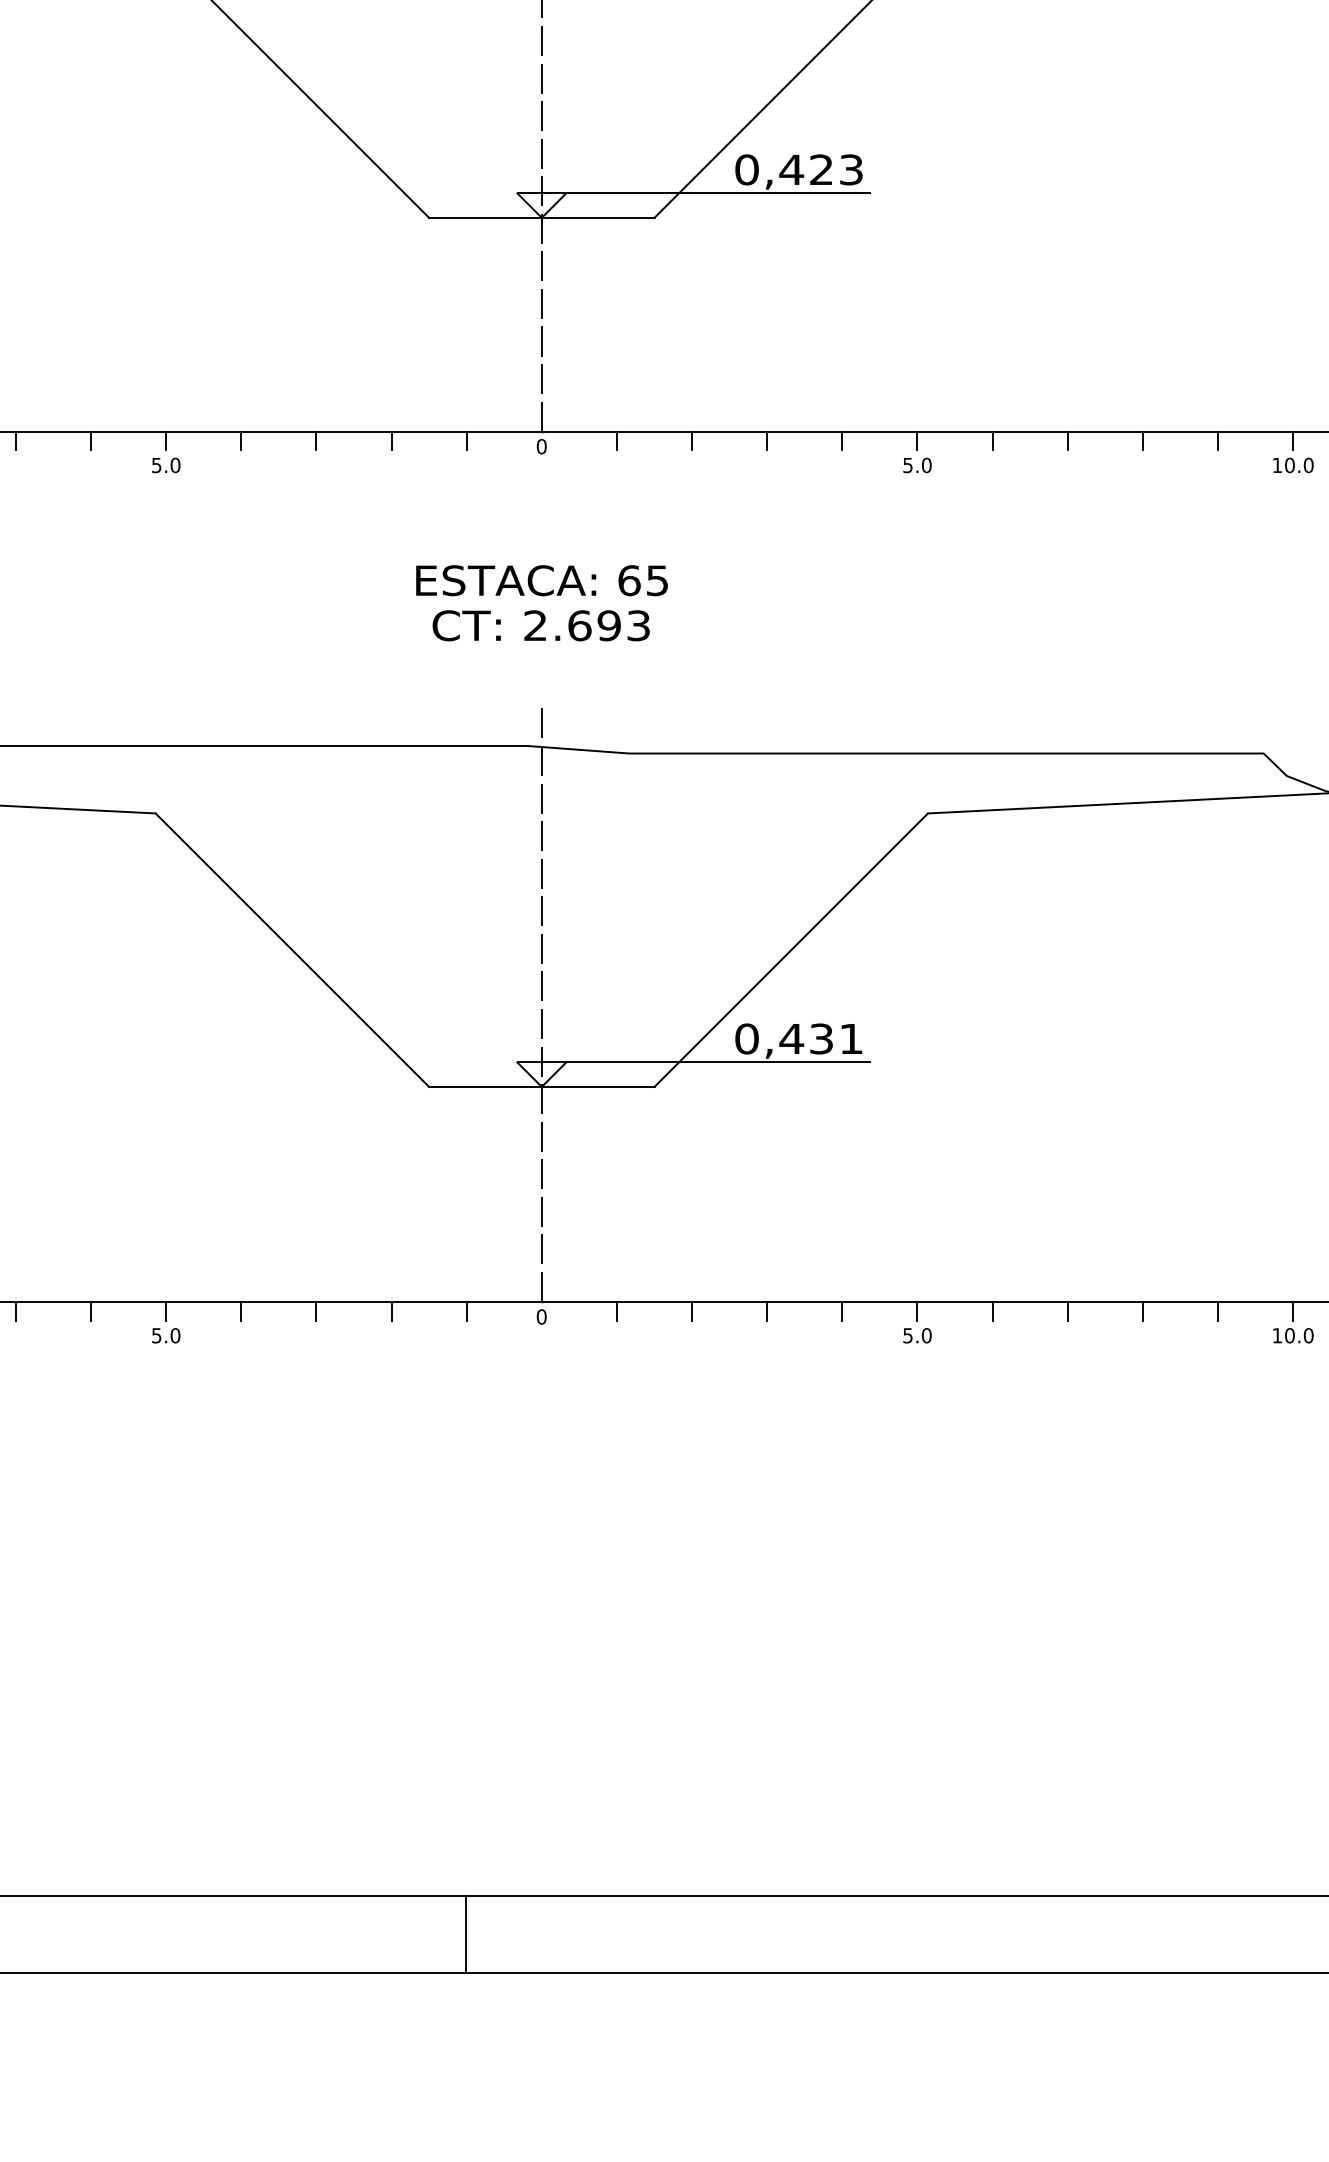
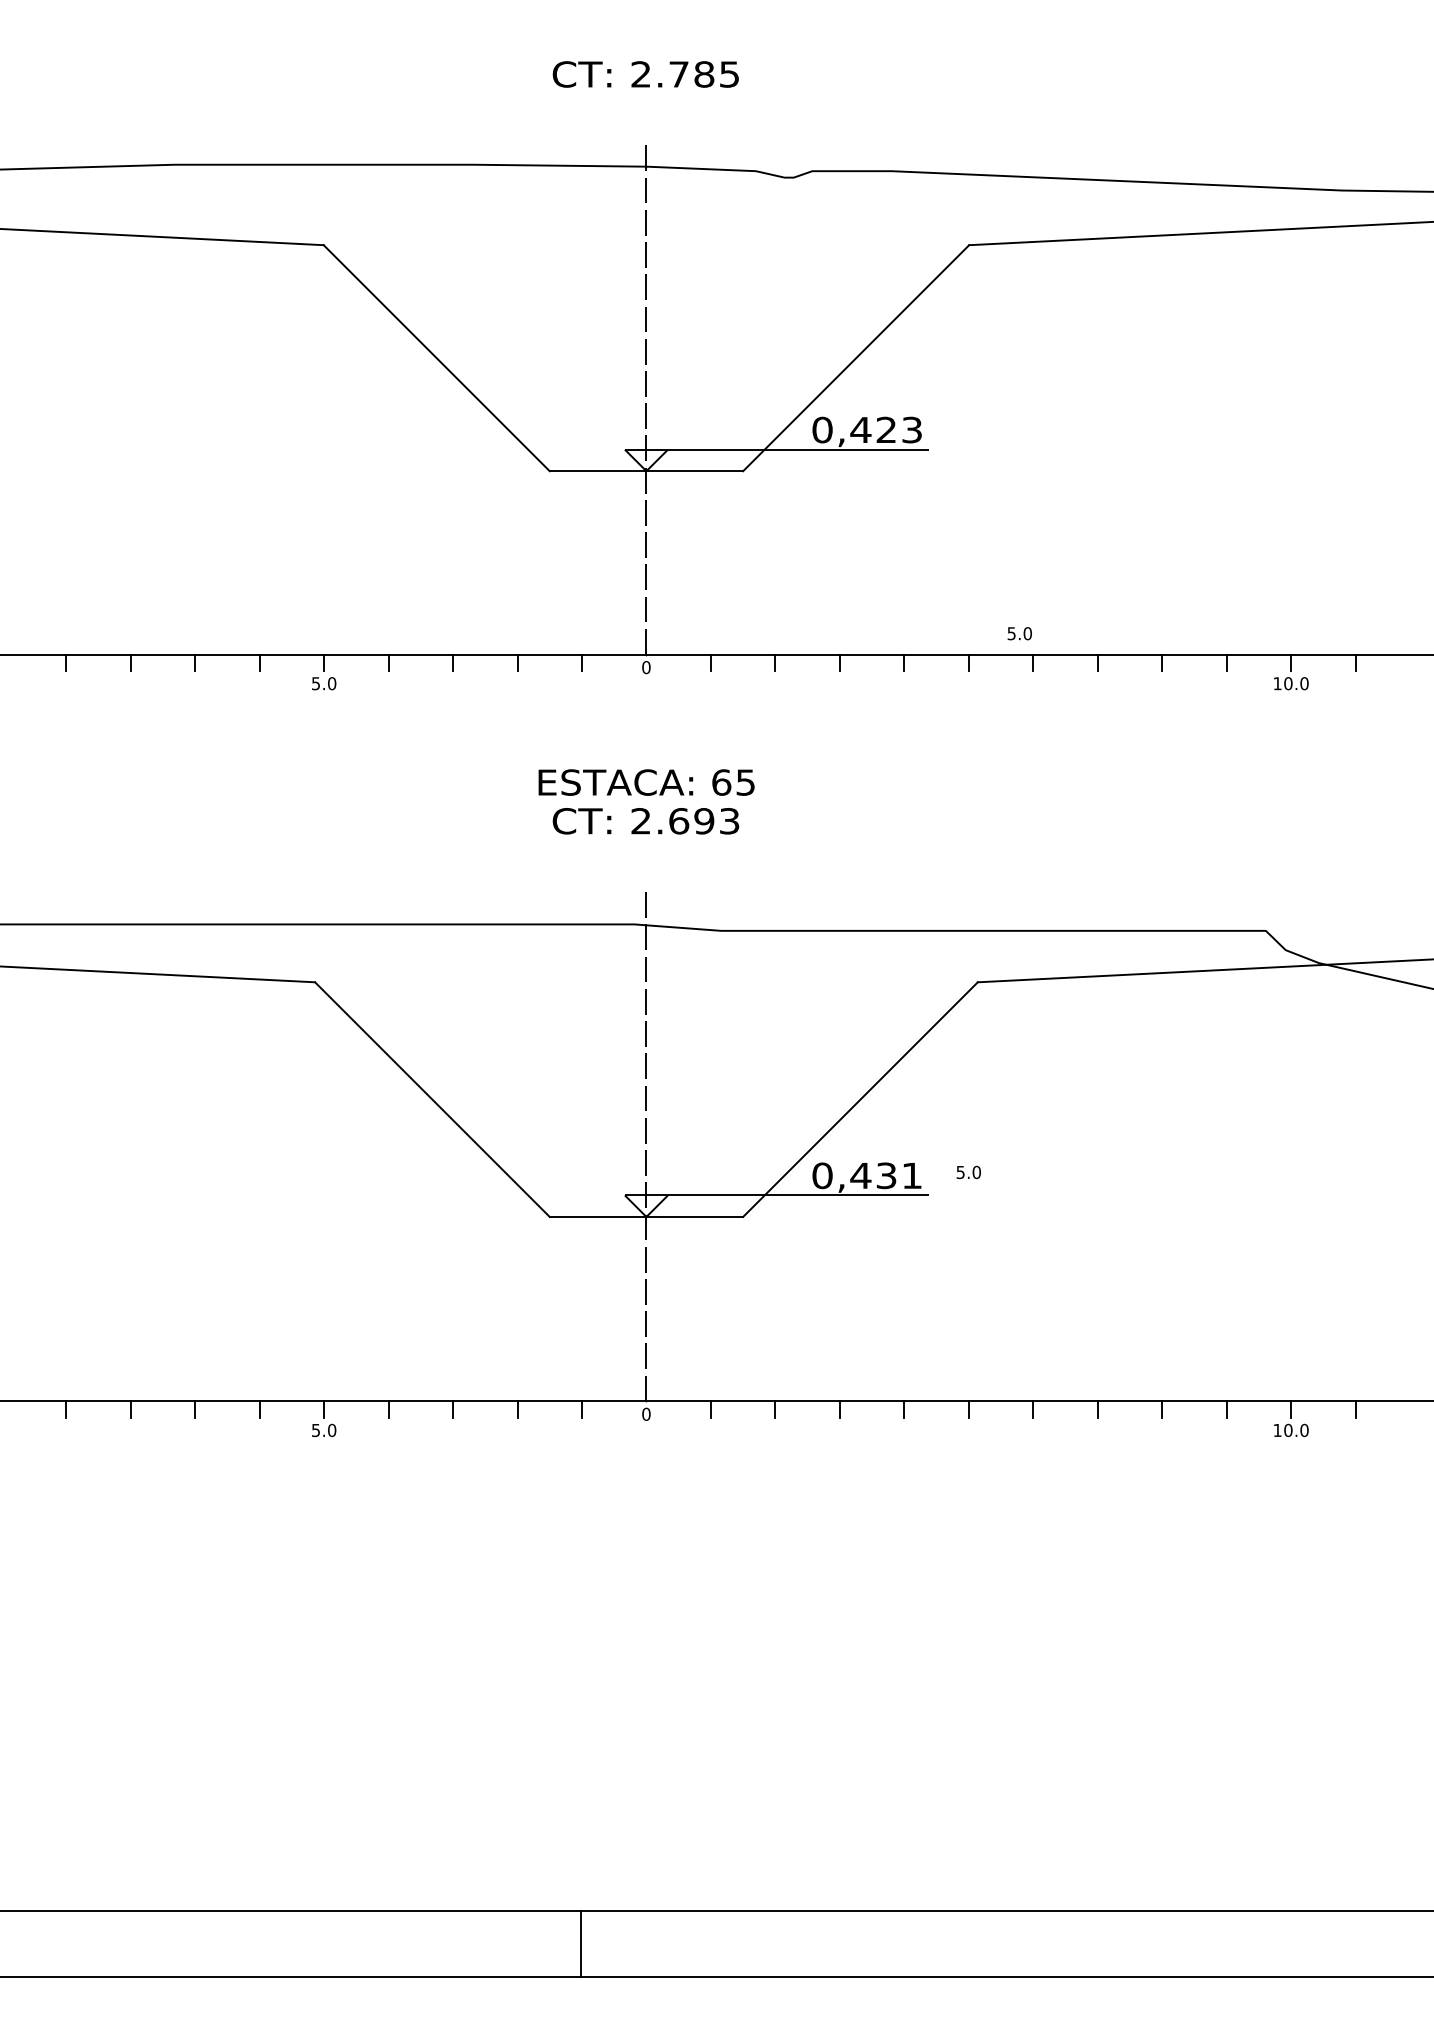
text: (917, 465) -> (1019, 633), moved
text: (917, 1335) -> (968, 1172), moved

